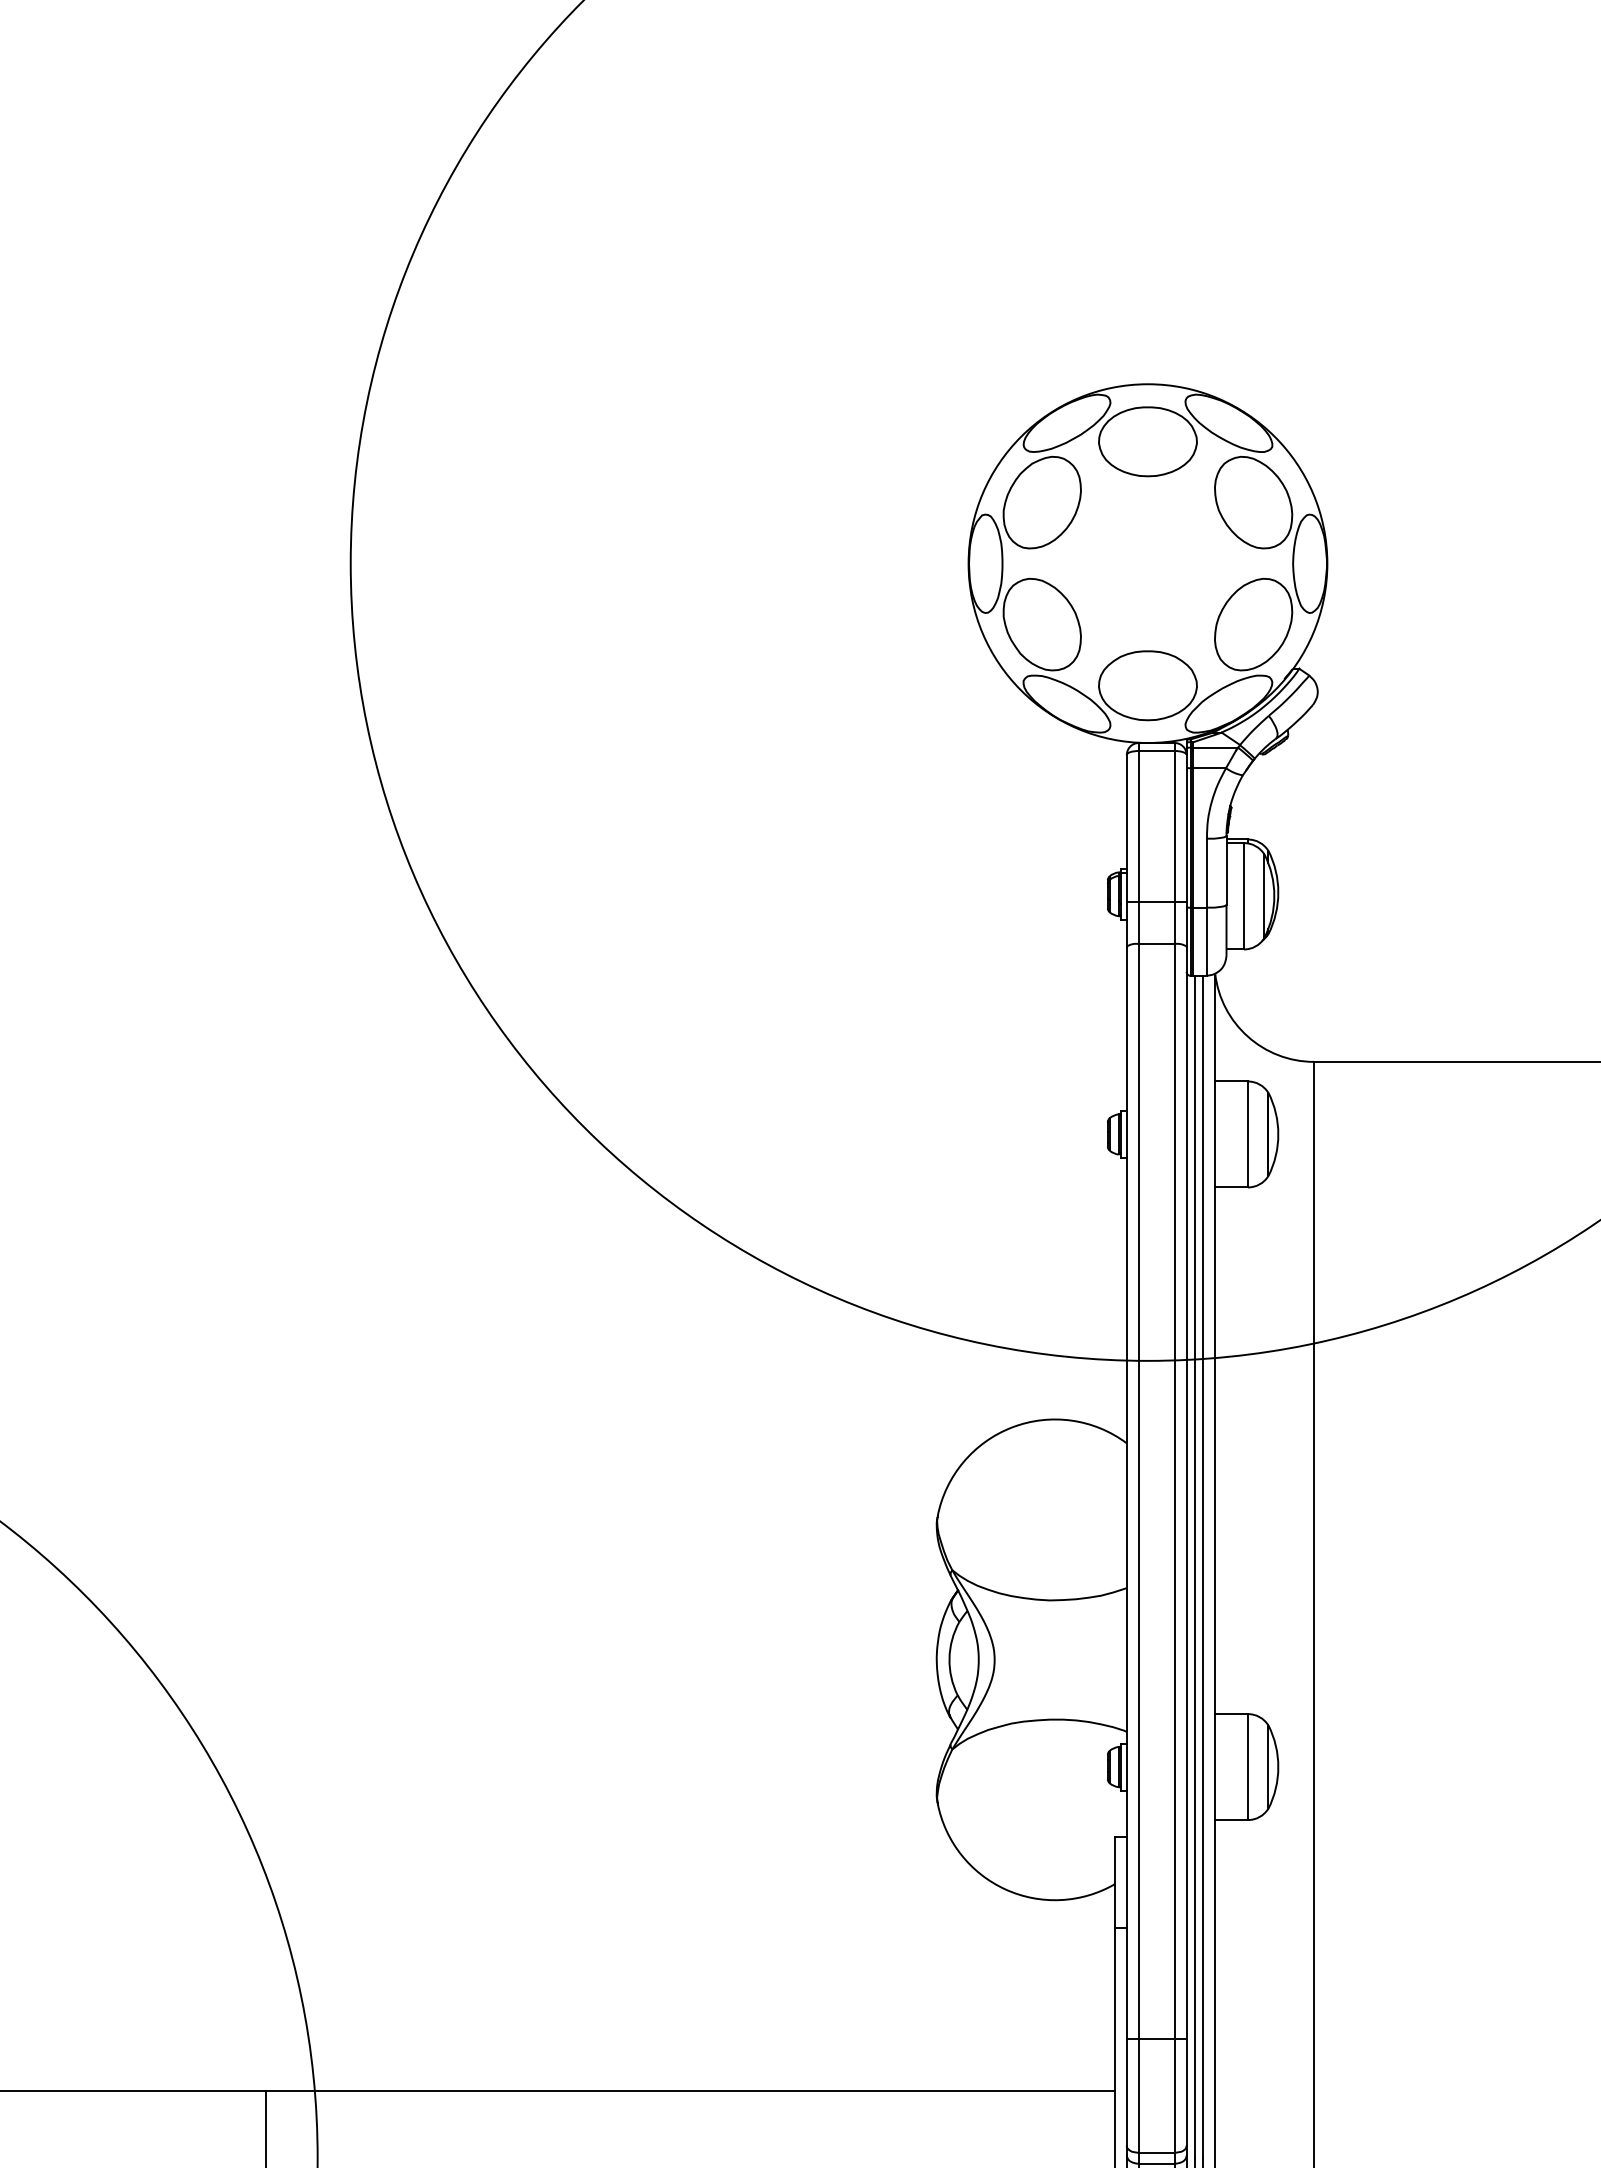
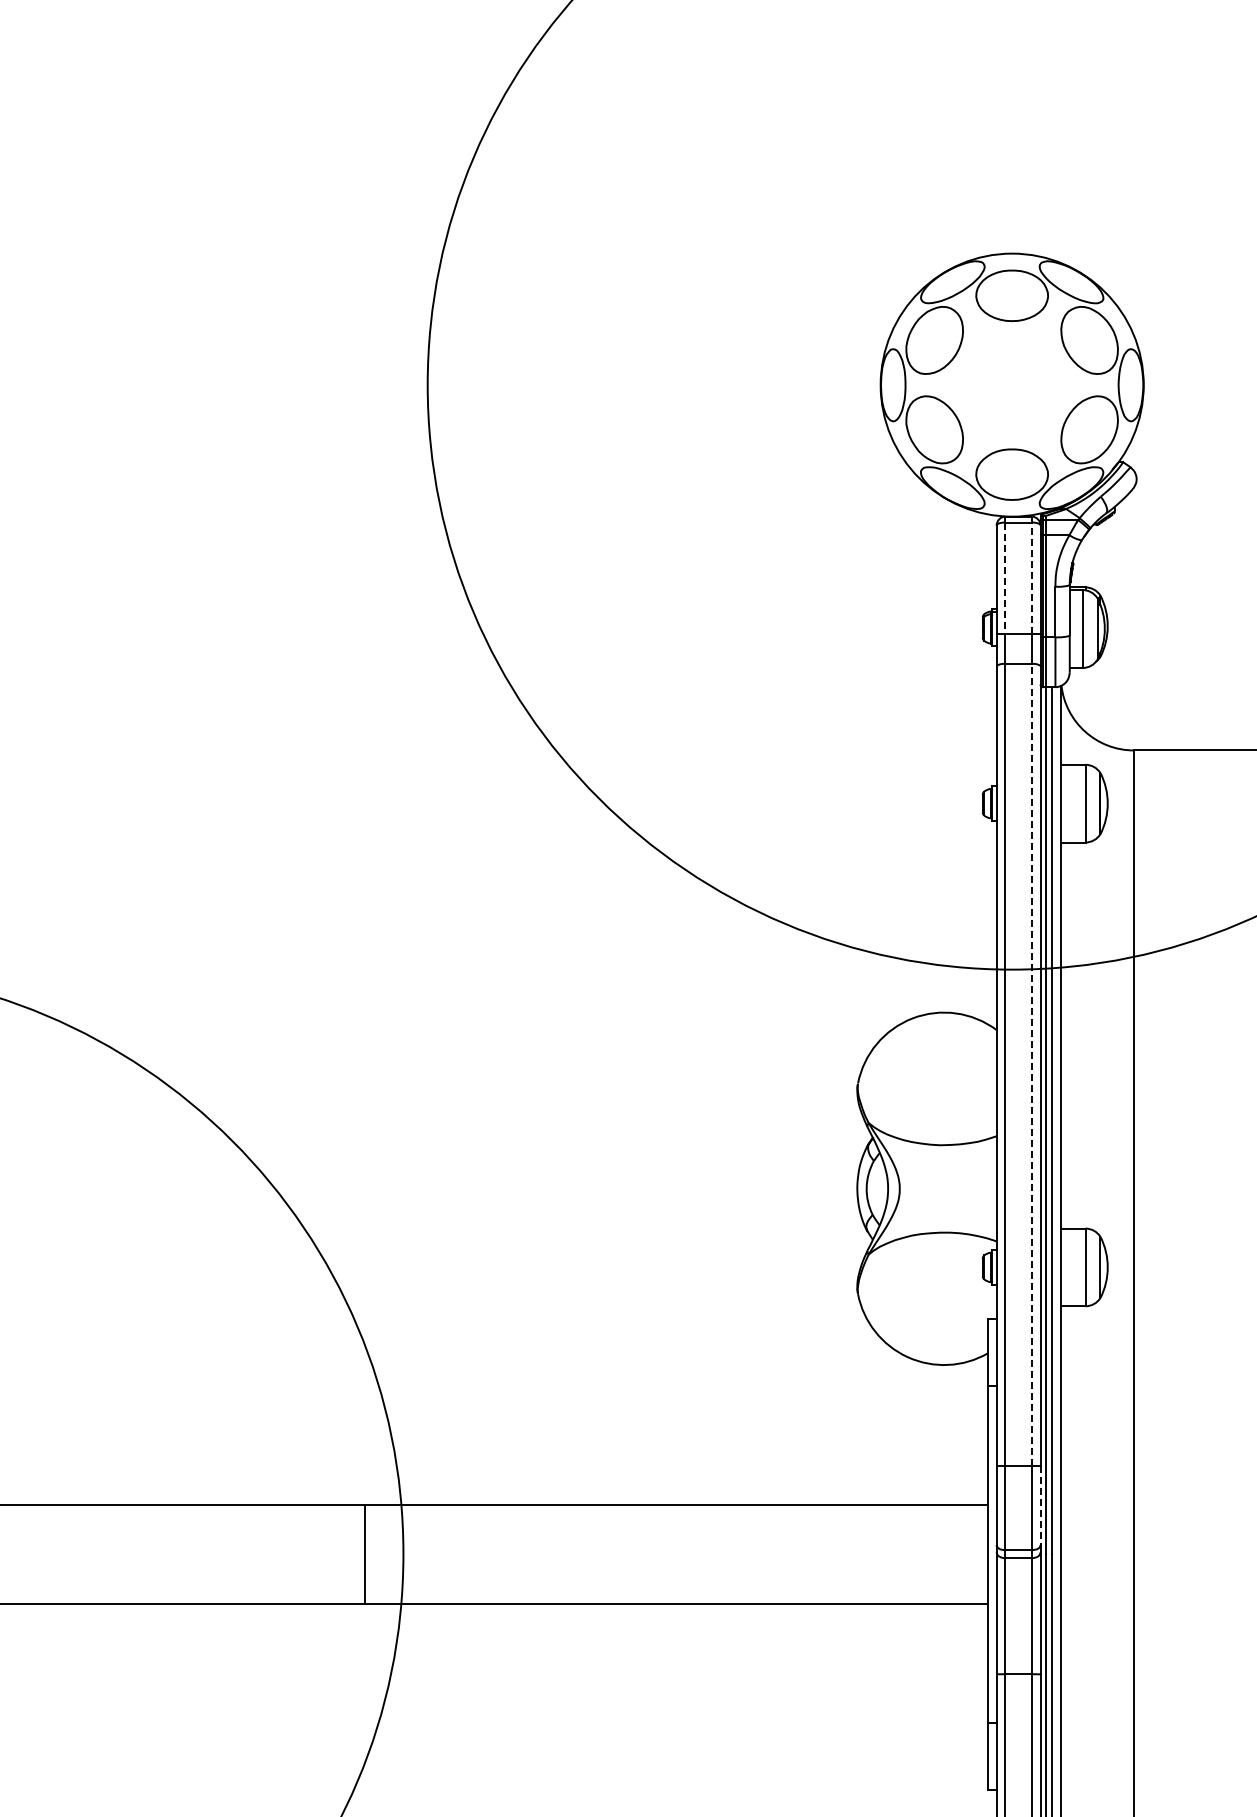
line: (1138, 827) -> (1005, 578), solid -> dashed
line: (1174, 827) -> (1031, 578), solid -> dashed
line: (1174, 1490) -> (1031, 1064), solid -> dashed
line: (1186, 2093) -> (1040, 1506), solid -> dashed

